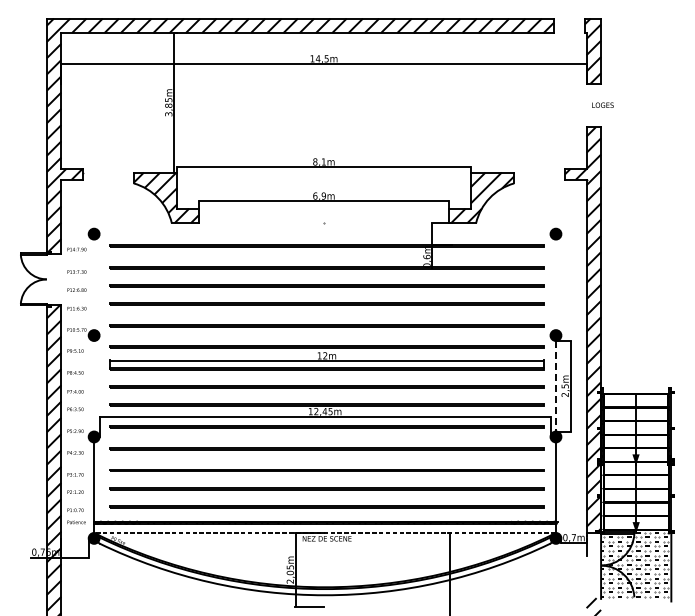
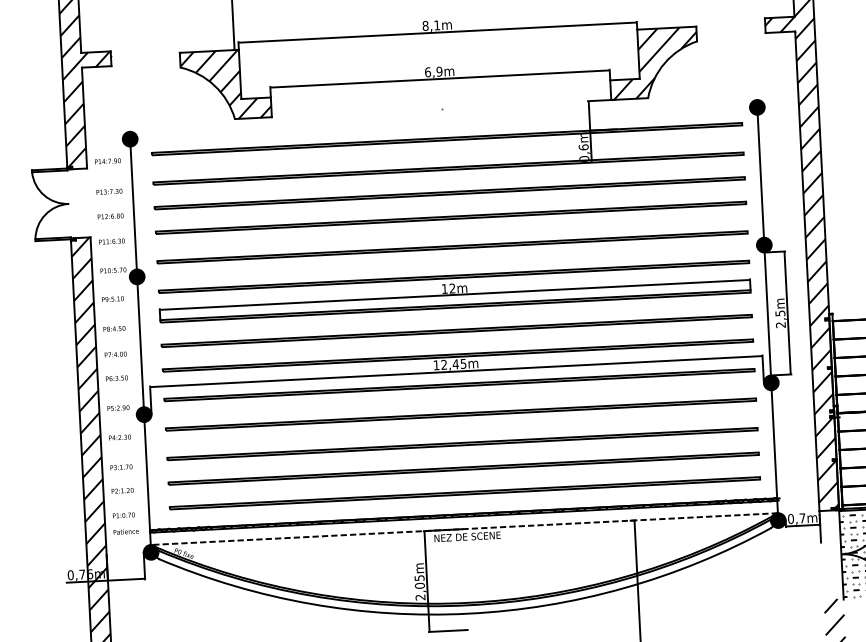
line: (94, 284) -> (134, 207), added
line: (555, 284) -> (760, 175), added
line: (94, 385) -> (141, 344), added
line: (555, 386) -> (767, 314), dashed -> solid

